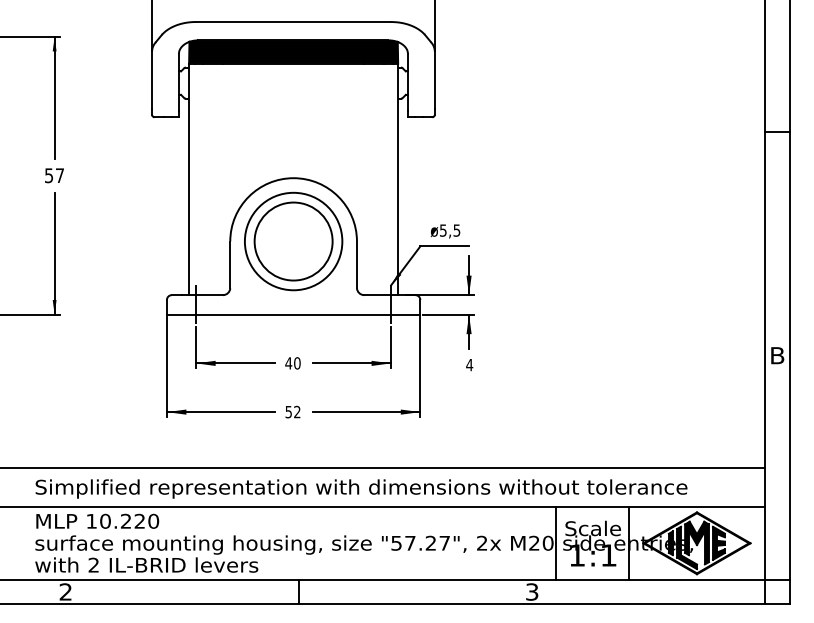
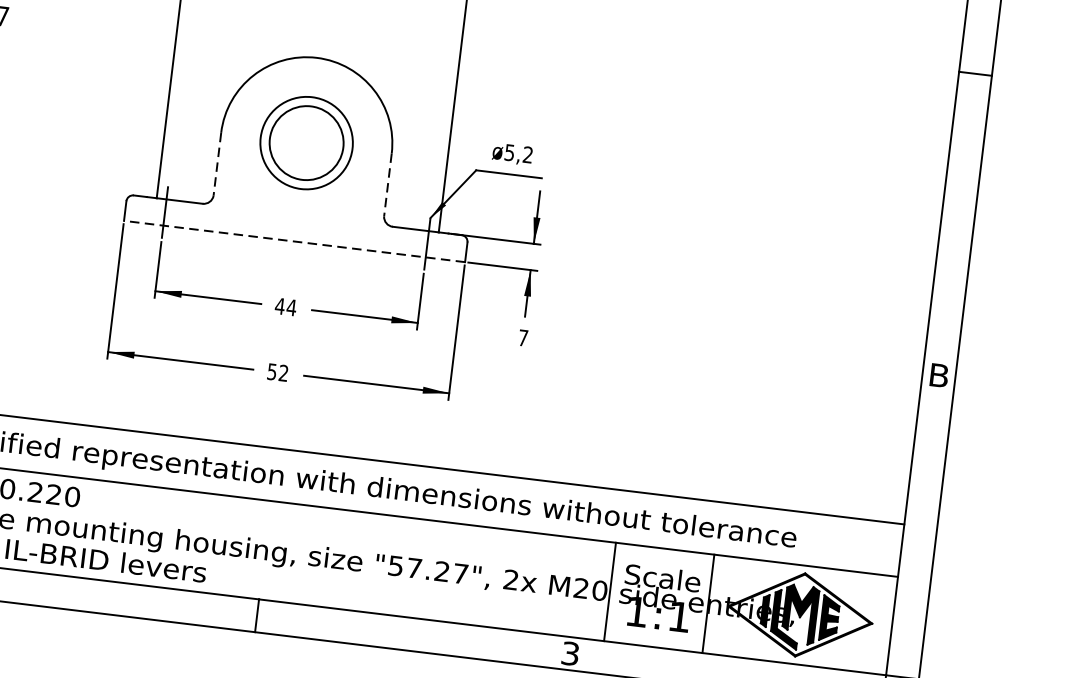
text: (456, 230) -> (527, 154), ø5,5 -> ø5,2
part: (293, 241) -> (306, 143), size x0.7
line: (230, 265) -> (217, 165), solid -> dashed
line: (356, 265) -> (387, 185), solid -> dashed
line: (293, 314) -> (294, 241), solid -> dashed
text: (296, 363) -> (290, 307), 40 -> 44
text: (469, 365) -> (522, 338), 4 -> 7

